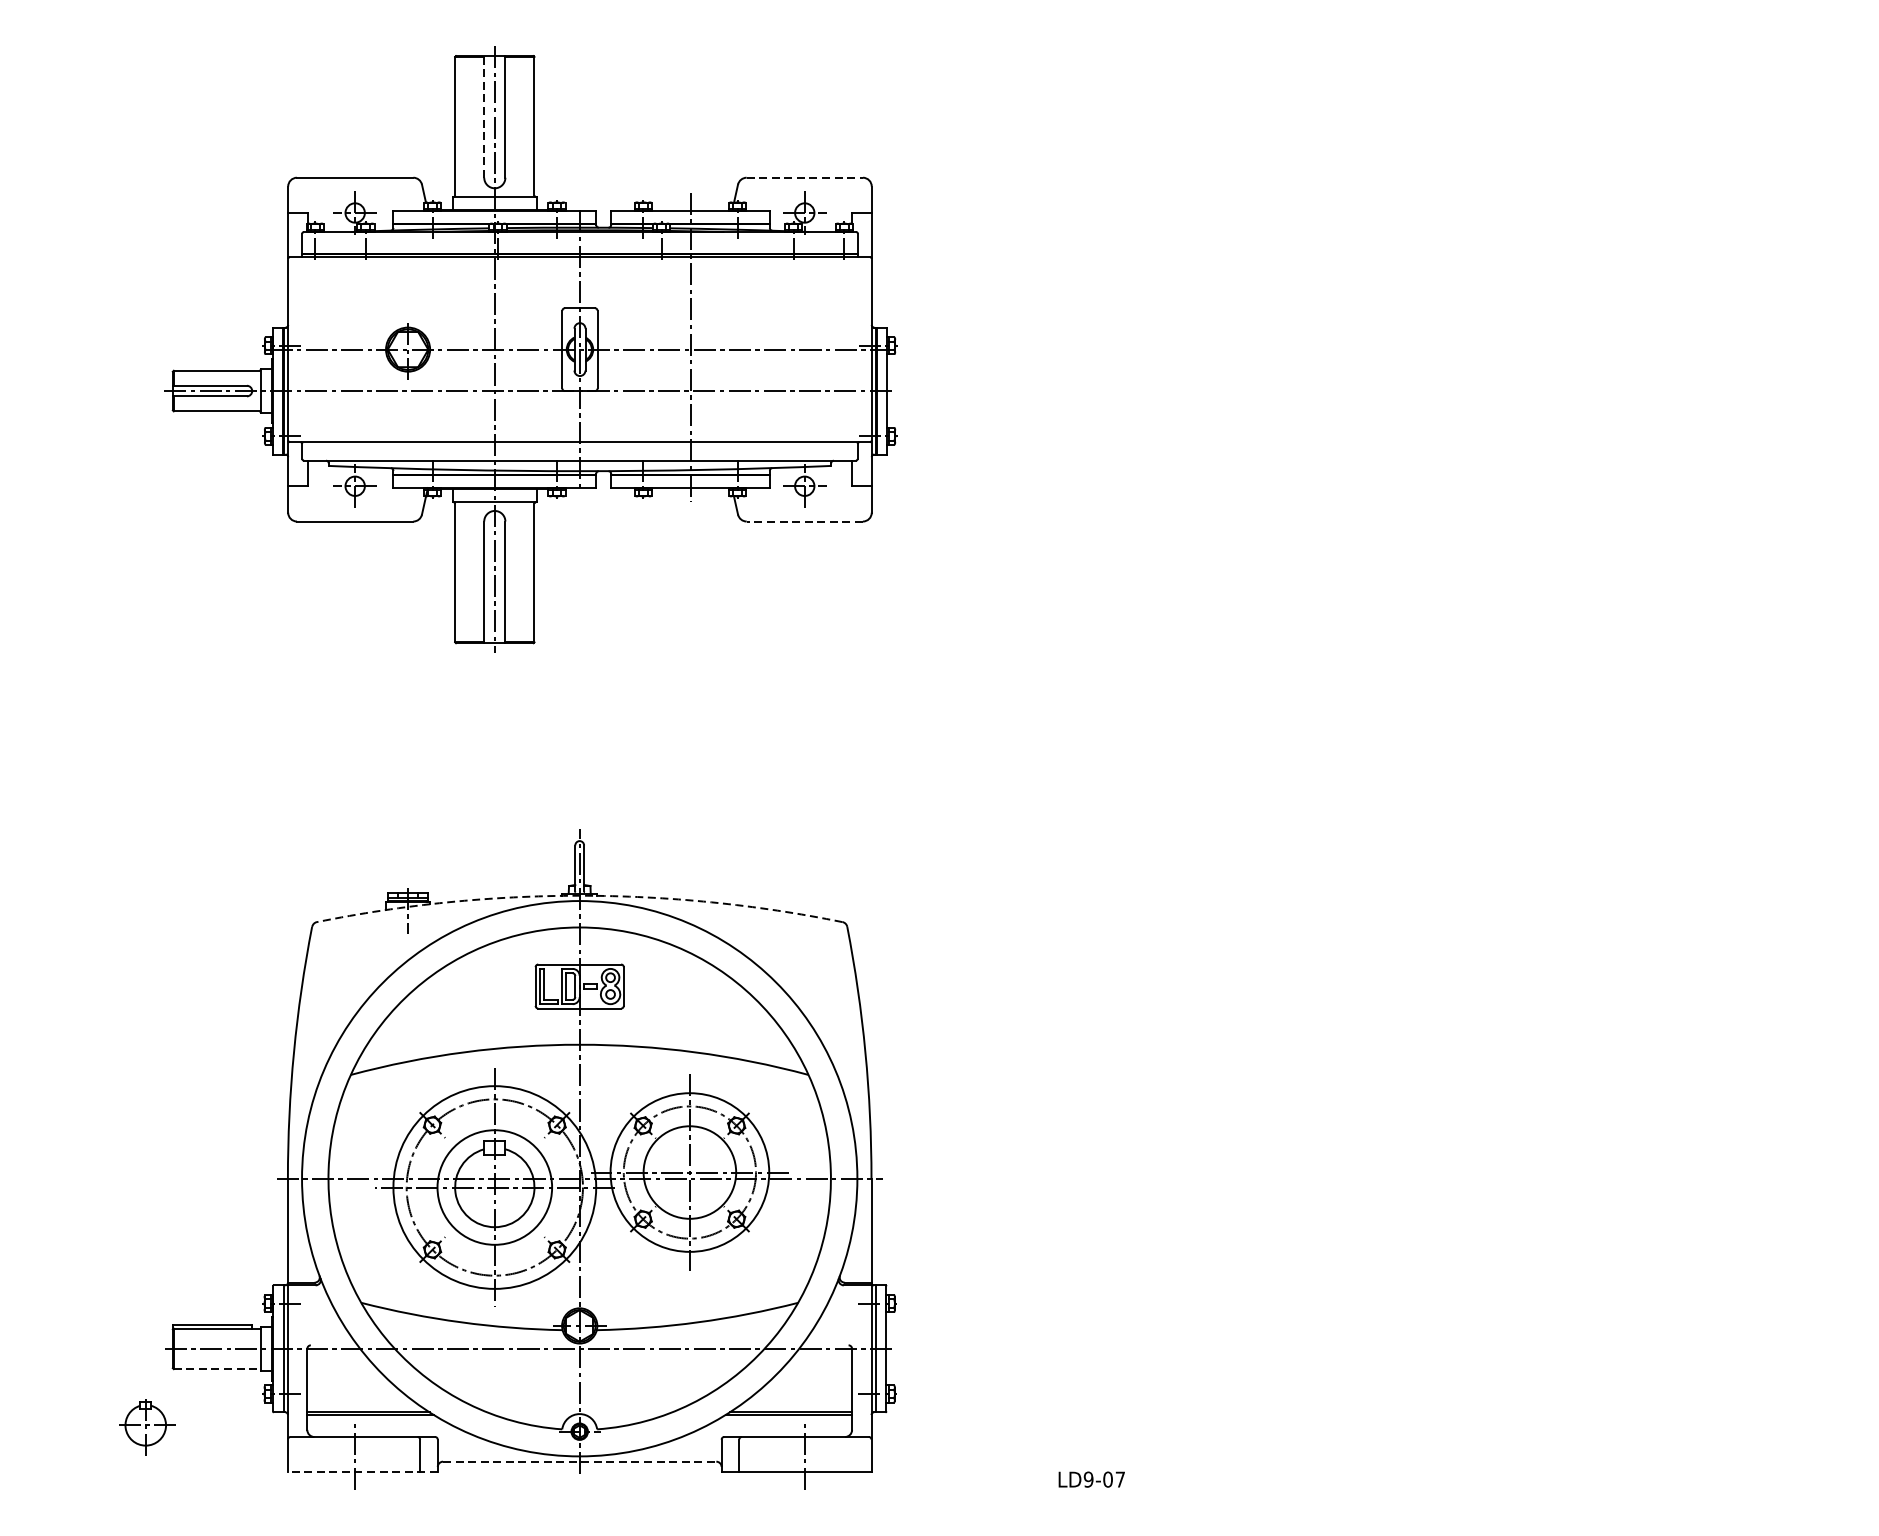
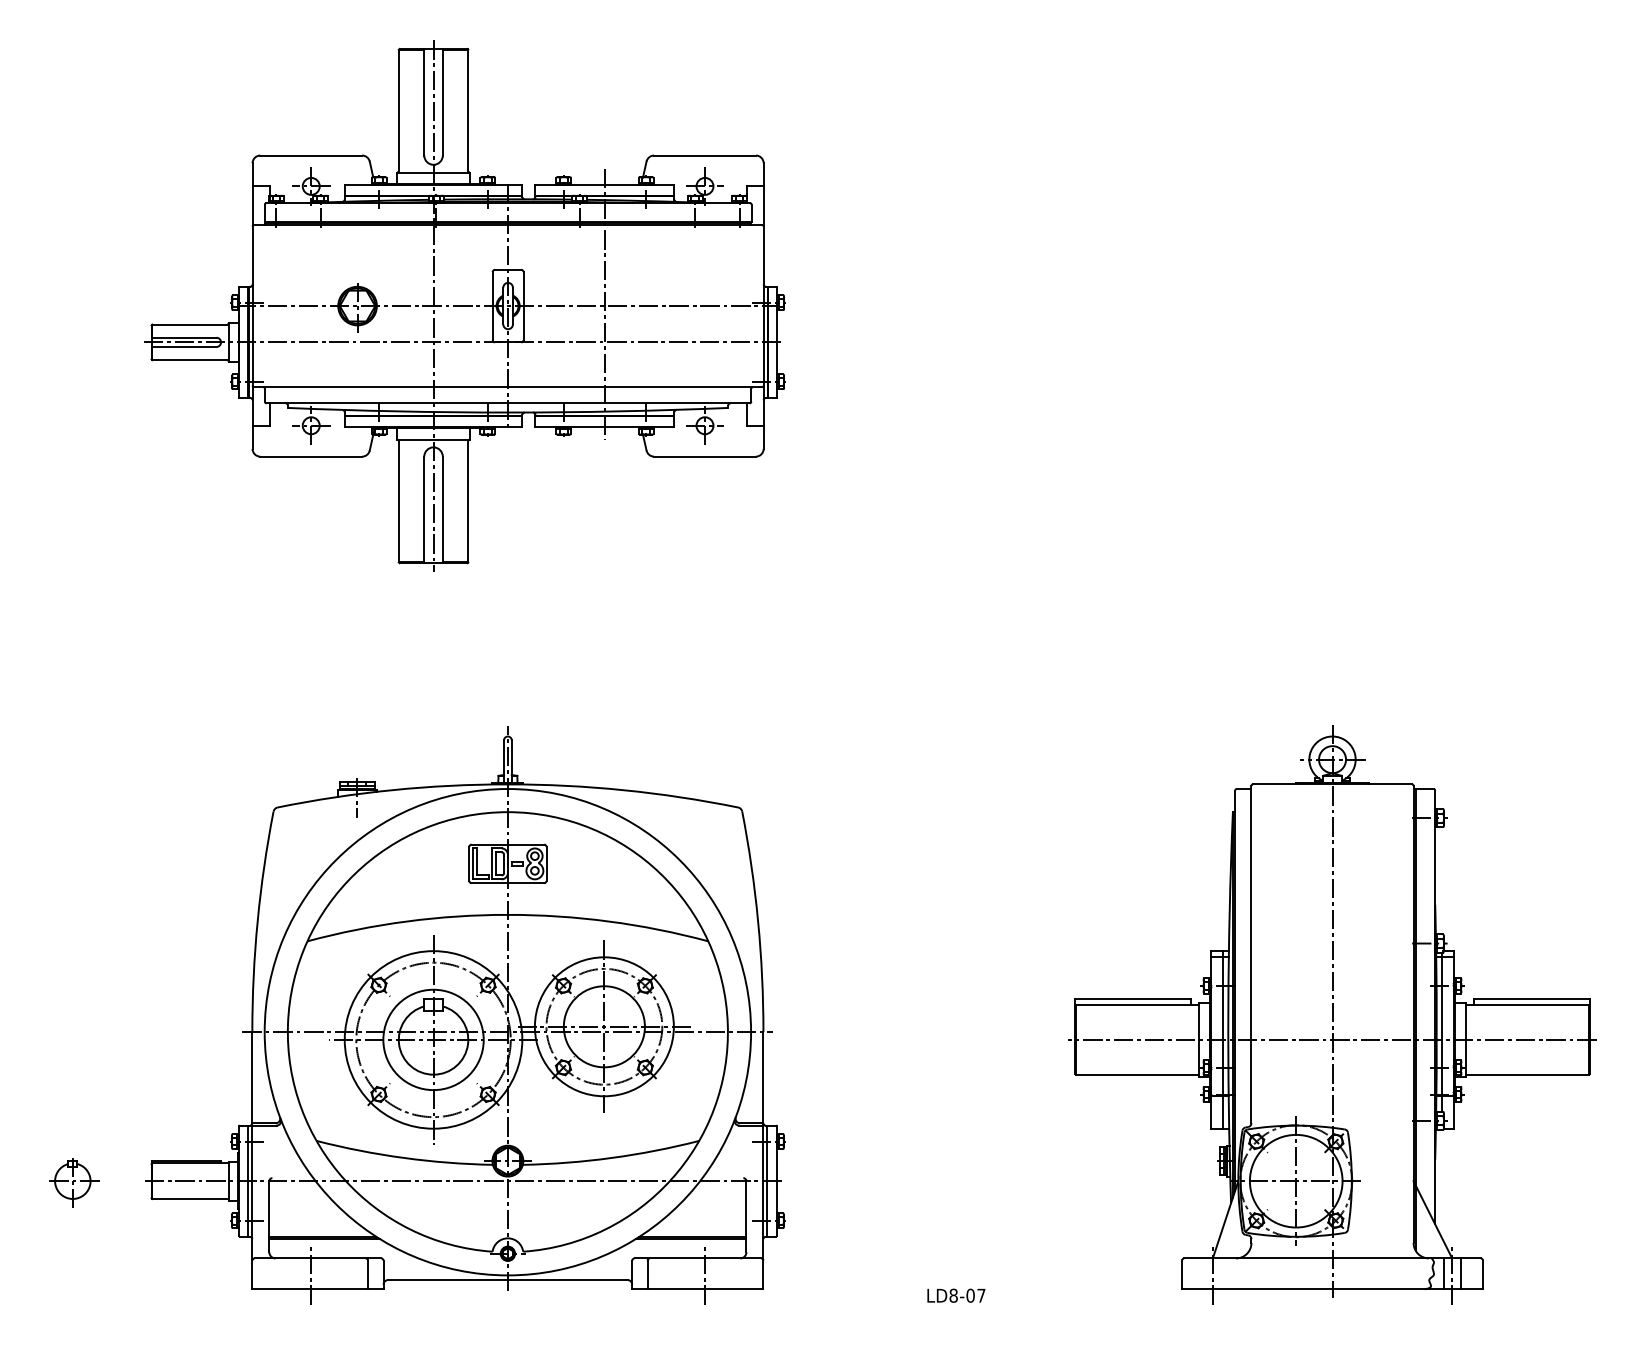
line: (484, 116) -> (424, 101), dashed -> solid
line: (805, 177) -> (705, 155), dashed -> solid
line: (805, 521) -> (705, 456), dashed -> solid
arc: (579, 895) -> (507, 784), dashed -> solid
part: (1521, 1158) -> (1332, 1014), added
line: (218, 1368) -> (191, 1198), dashed -> solid
part: (147, 1426) -> (74, 1182), moved
line: (579, 1462) -> (507, 1280), dashed -> solid
line: (362, 1472) -> (317, 1289), dashed -> solid
text: (1088, 1479) -> (953, 1295), LD9-07 -> LD8-07

